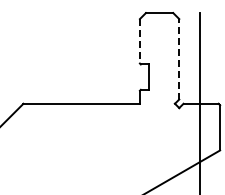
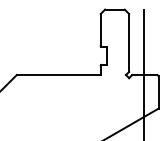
line: (139, 41) -> (100, 30), dashed -> solid
line: (179, 58) -> (129, 42), dashed -> solid

